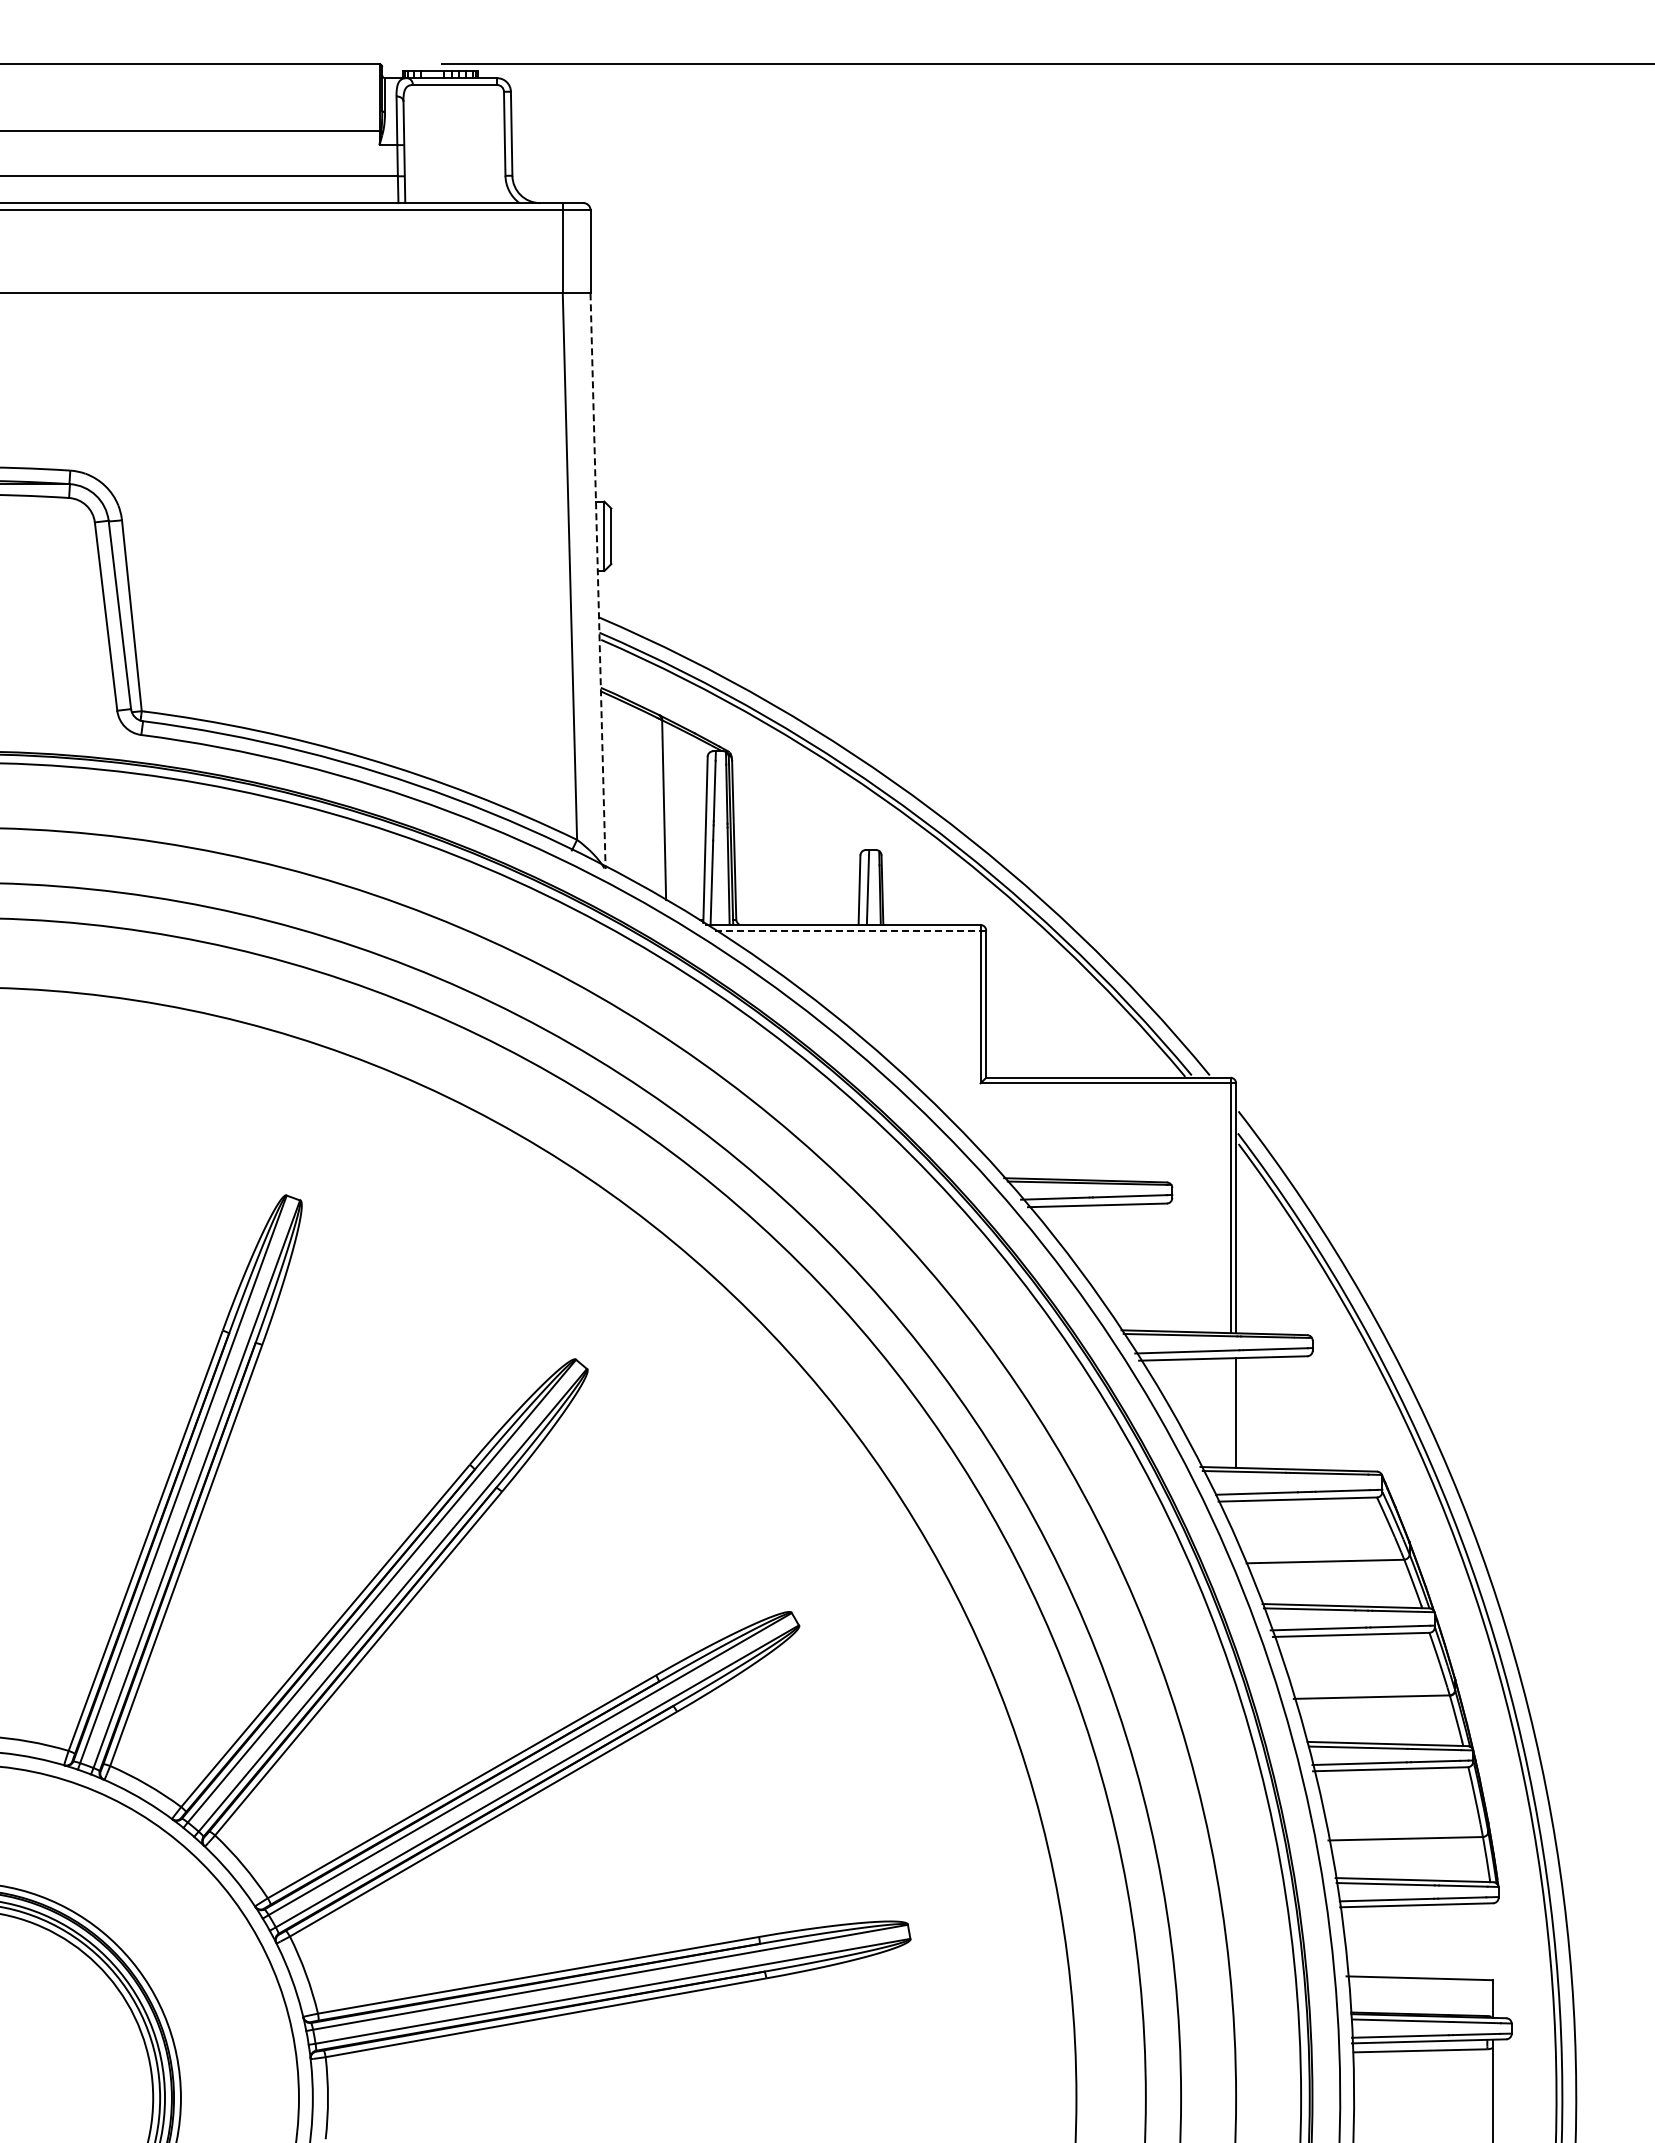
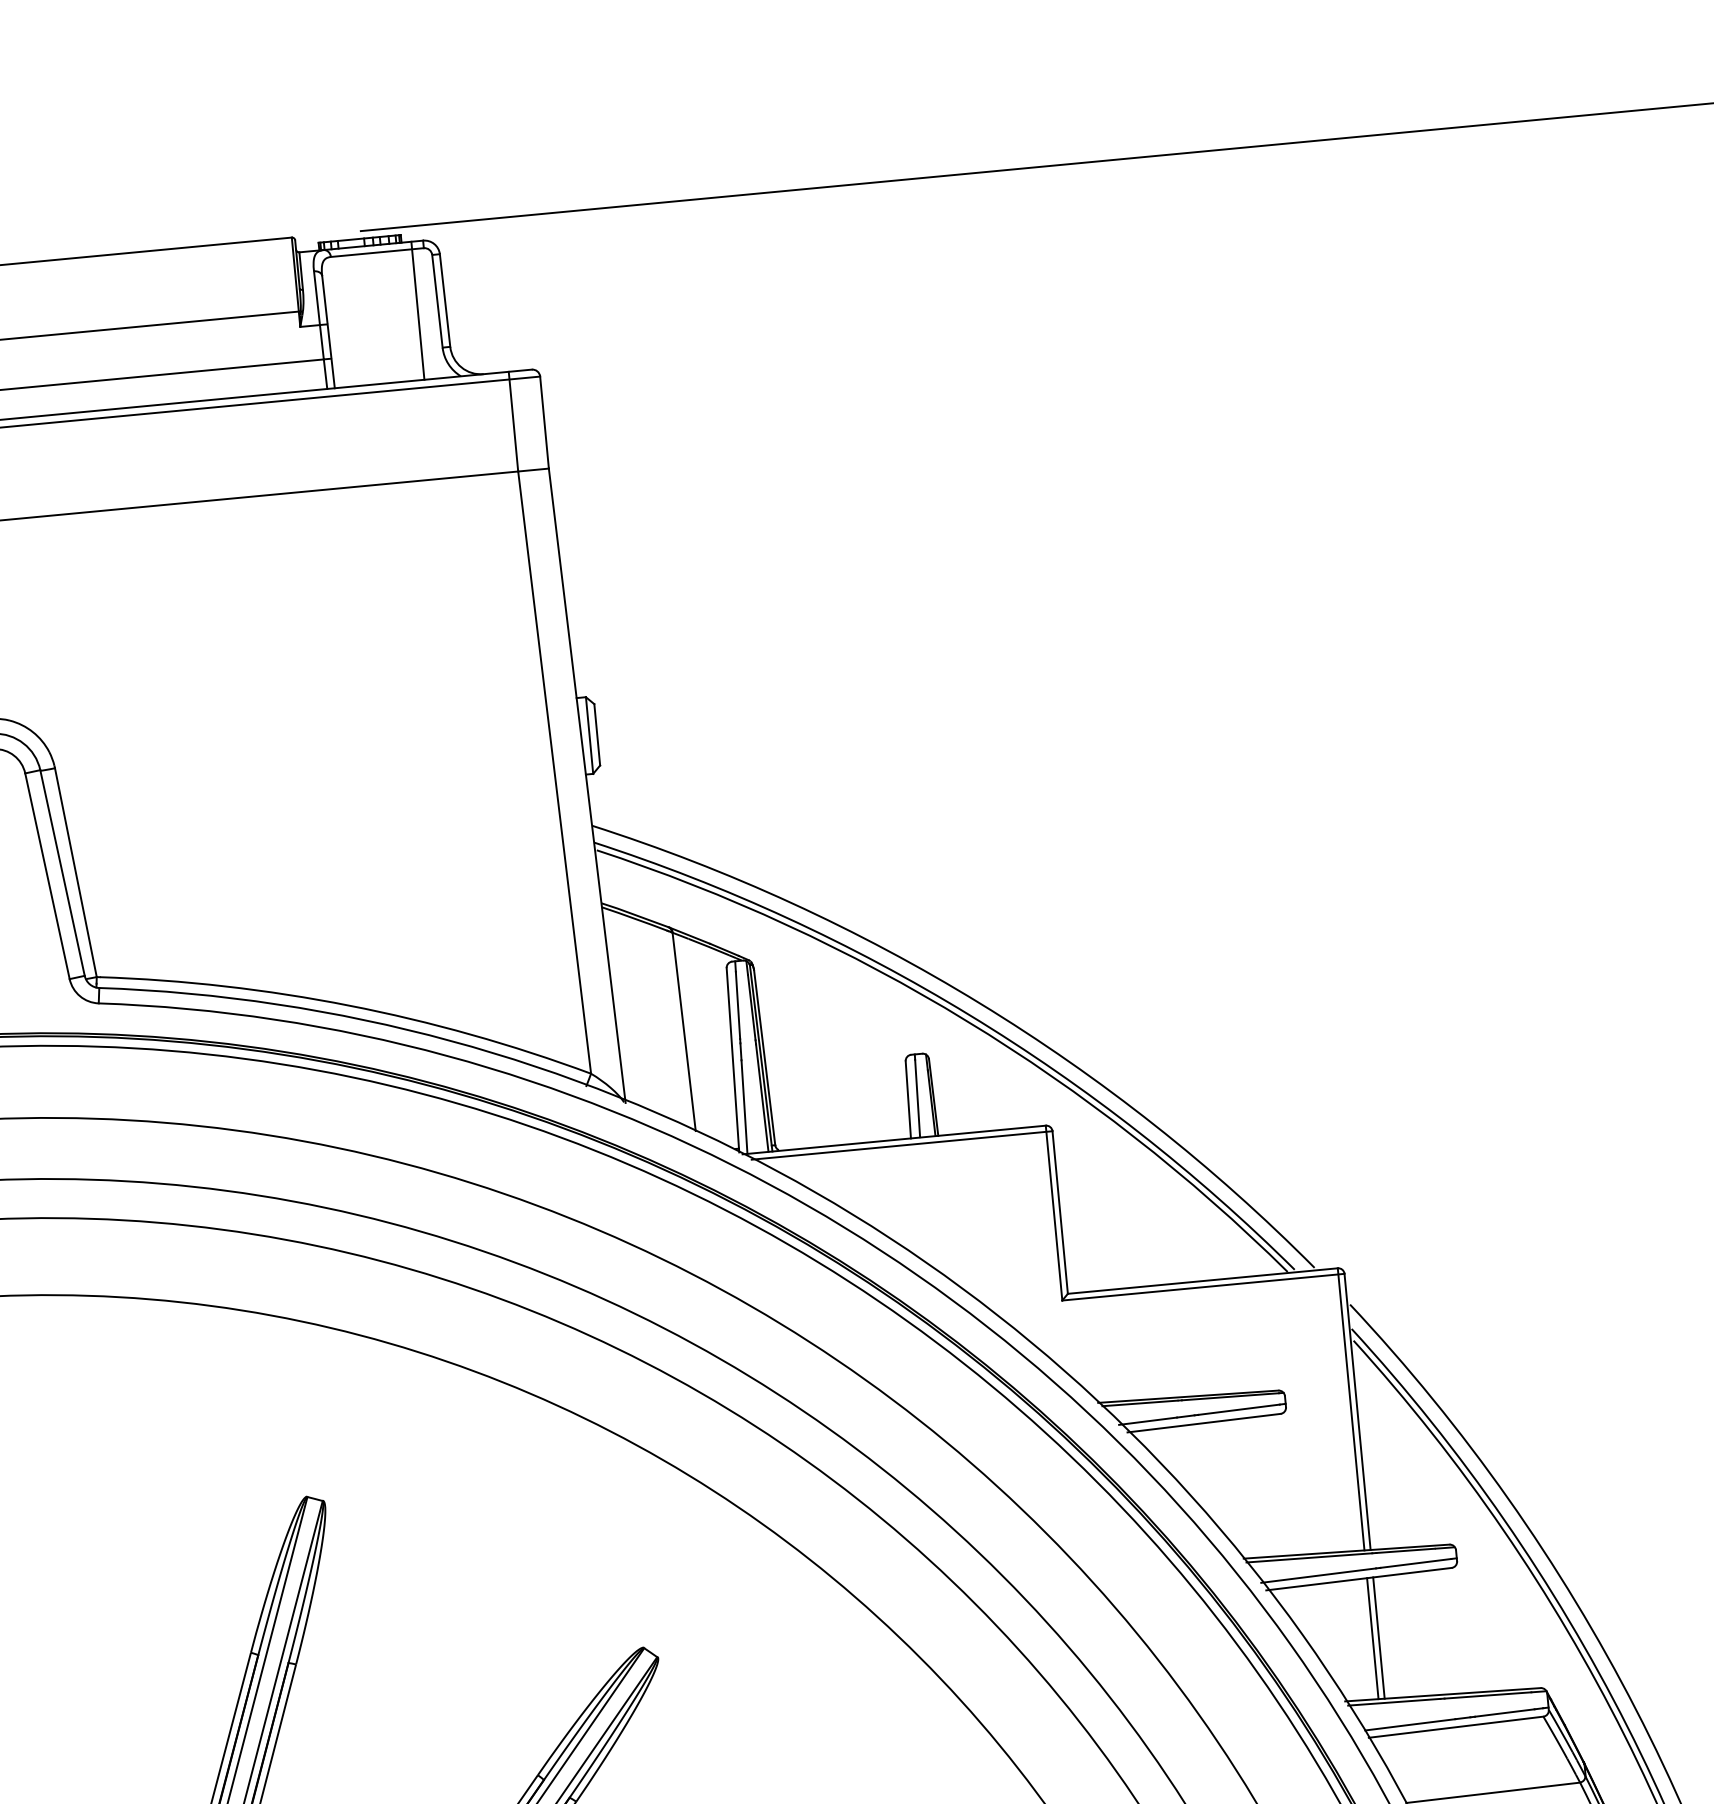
line: (486, 140) -> (417, 310), added
line: (598, 581) -> (587, 786), dashed -> solid
line: (849, 930) -> (901, 1145), dashed -> solid
line: (1230, 1412) -> (1372, 1638), added

